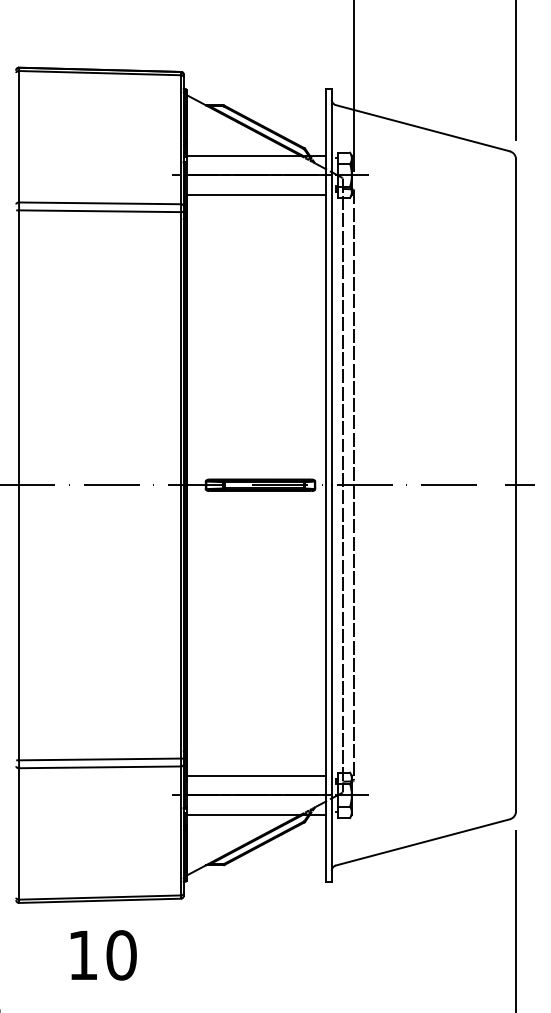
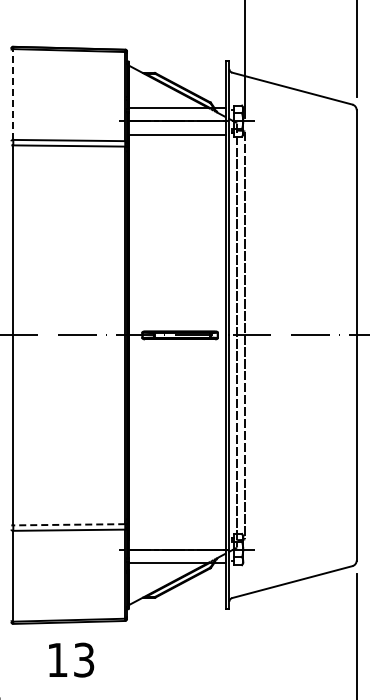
line: (19, 136) -> (13, 94), solid -> dashed
line: (100, 759) -> (69, 524), solid -> dashed
line: (256, 776) -> (177, 536), removed
text: (120, 954) -> (83, 659), 10 -> 13

